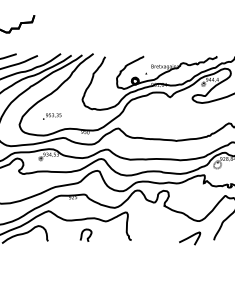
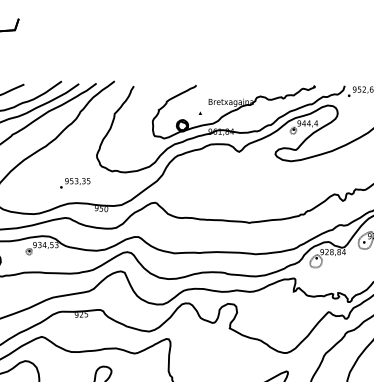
text: (52, 116) -> (75, 183), moved

